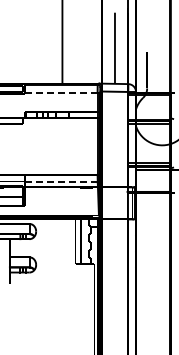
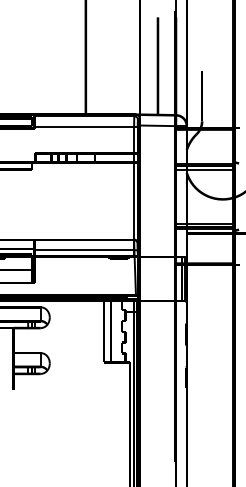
line: (60, 92) -> (83, 126), dashed -> solid
line: (60, 182) -> (83, 250), dashed -> solid

